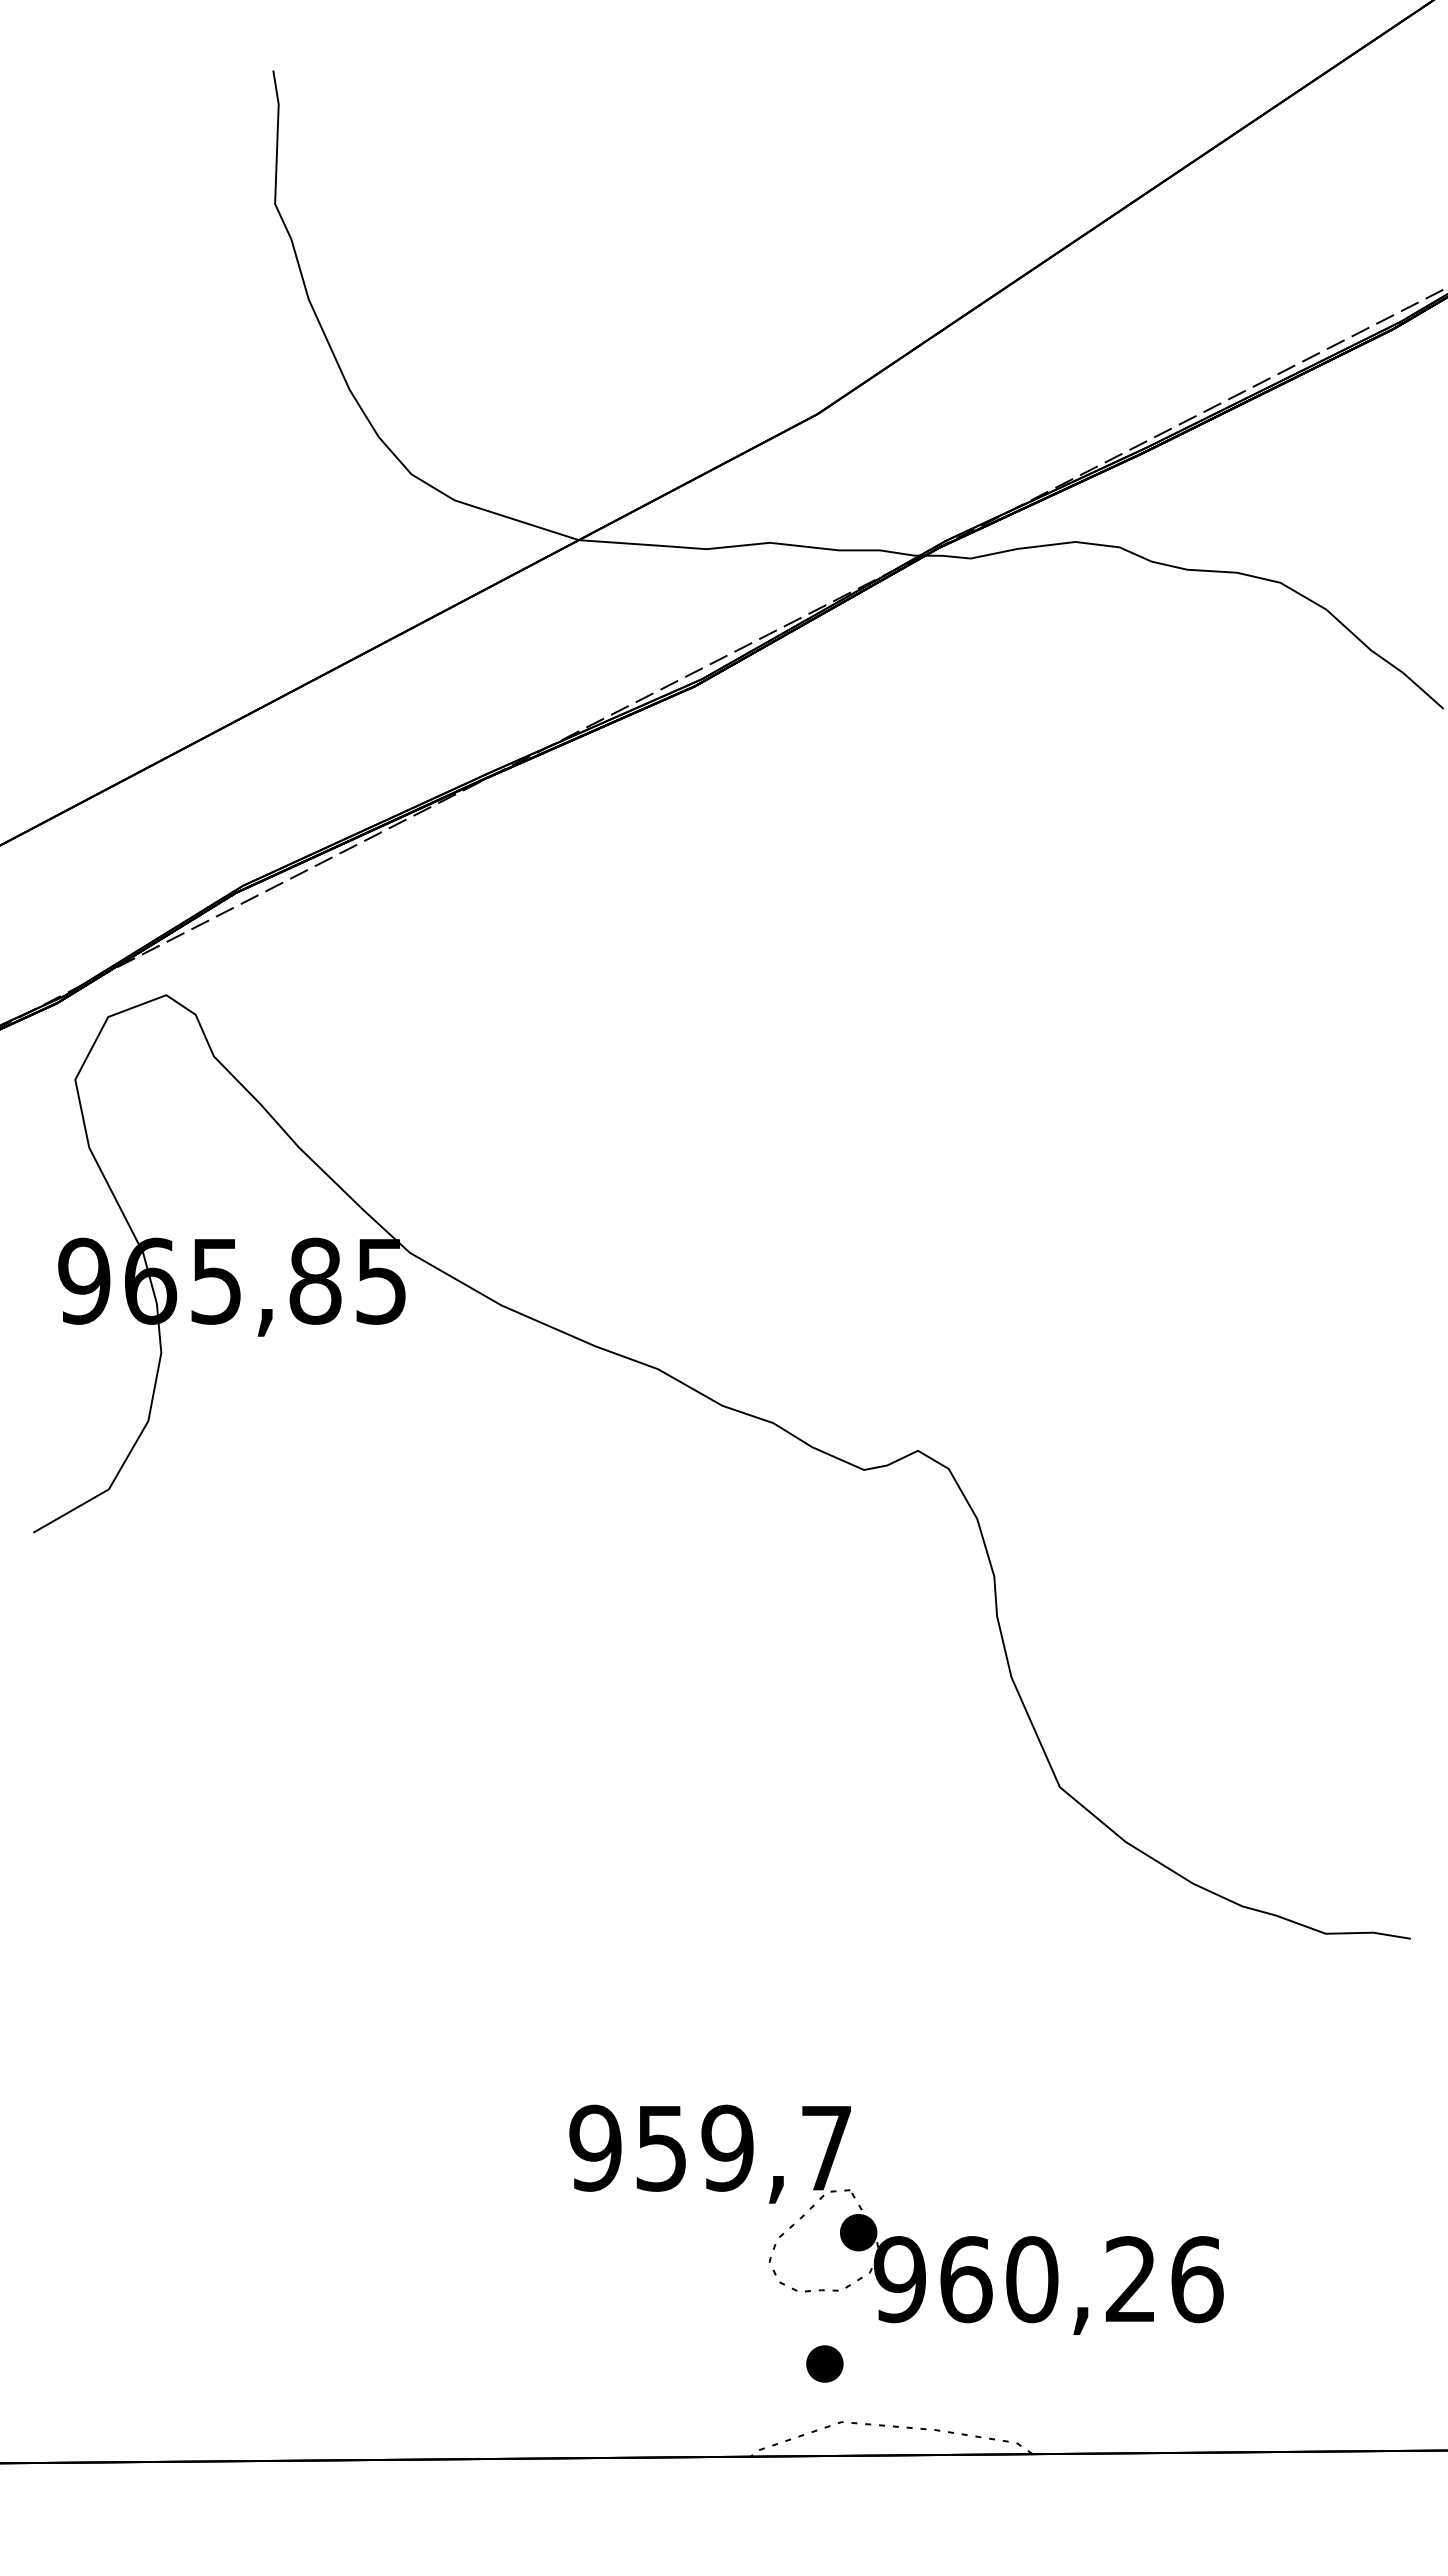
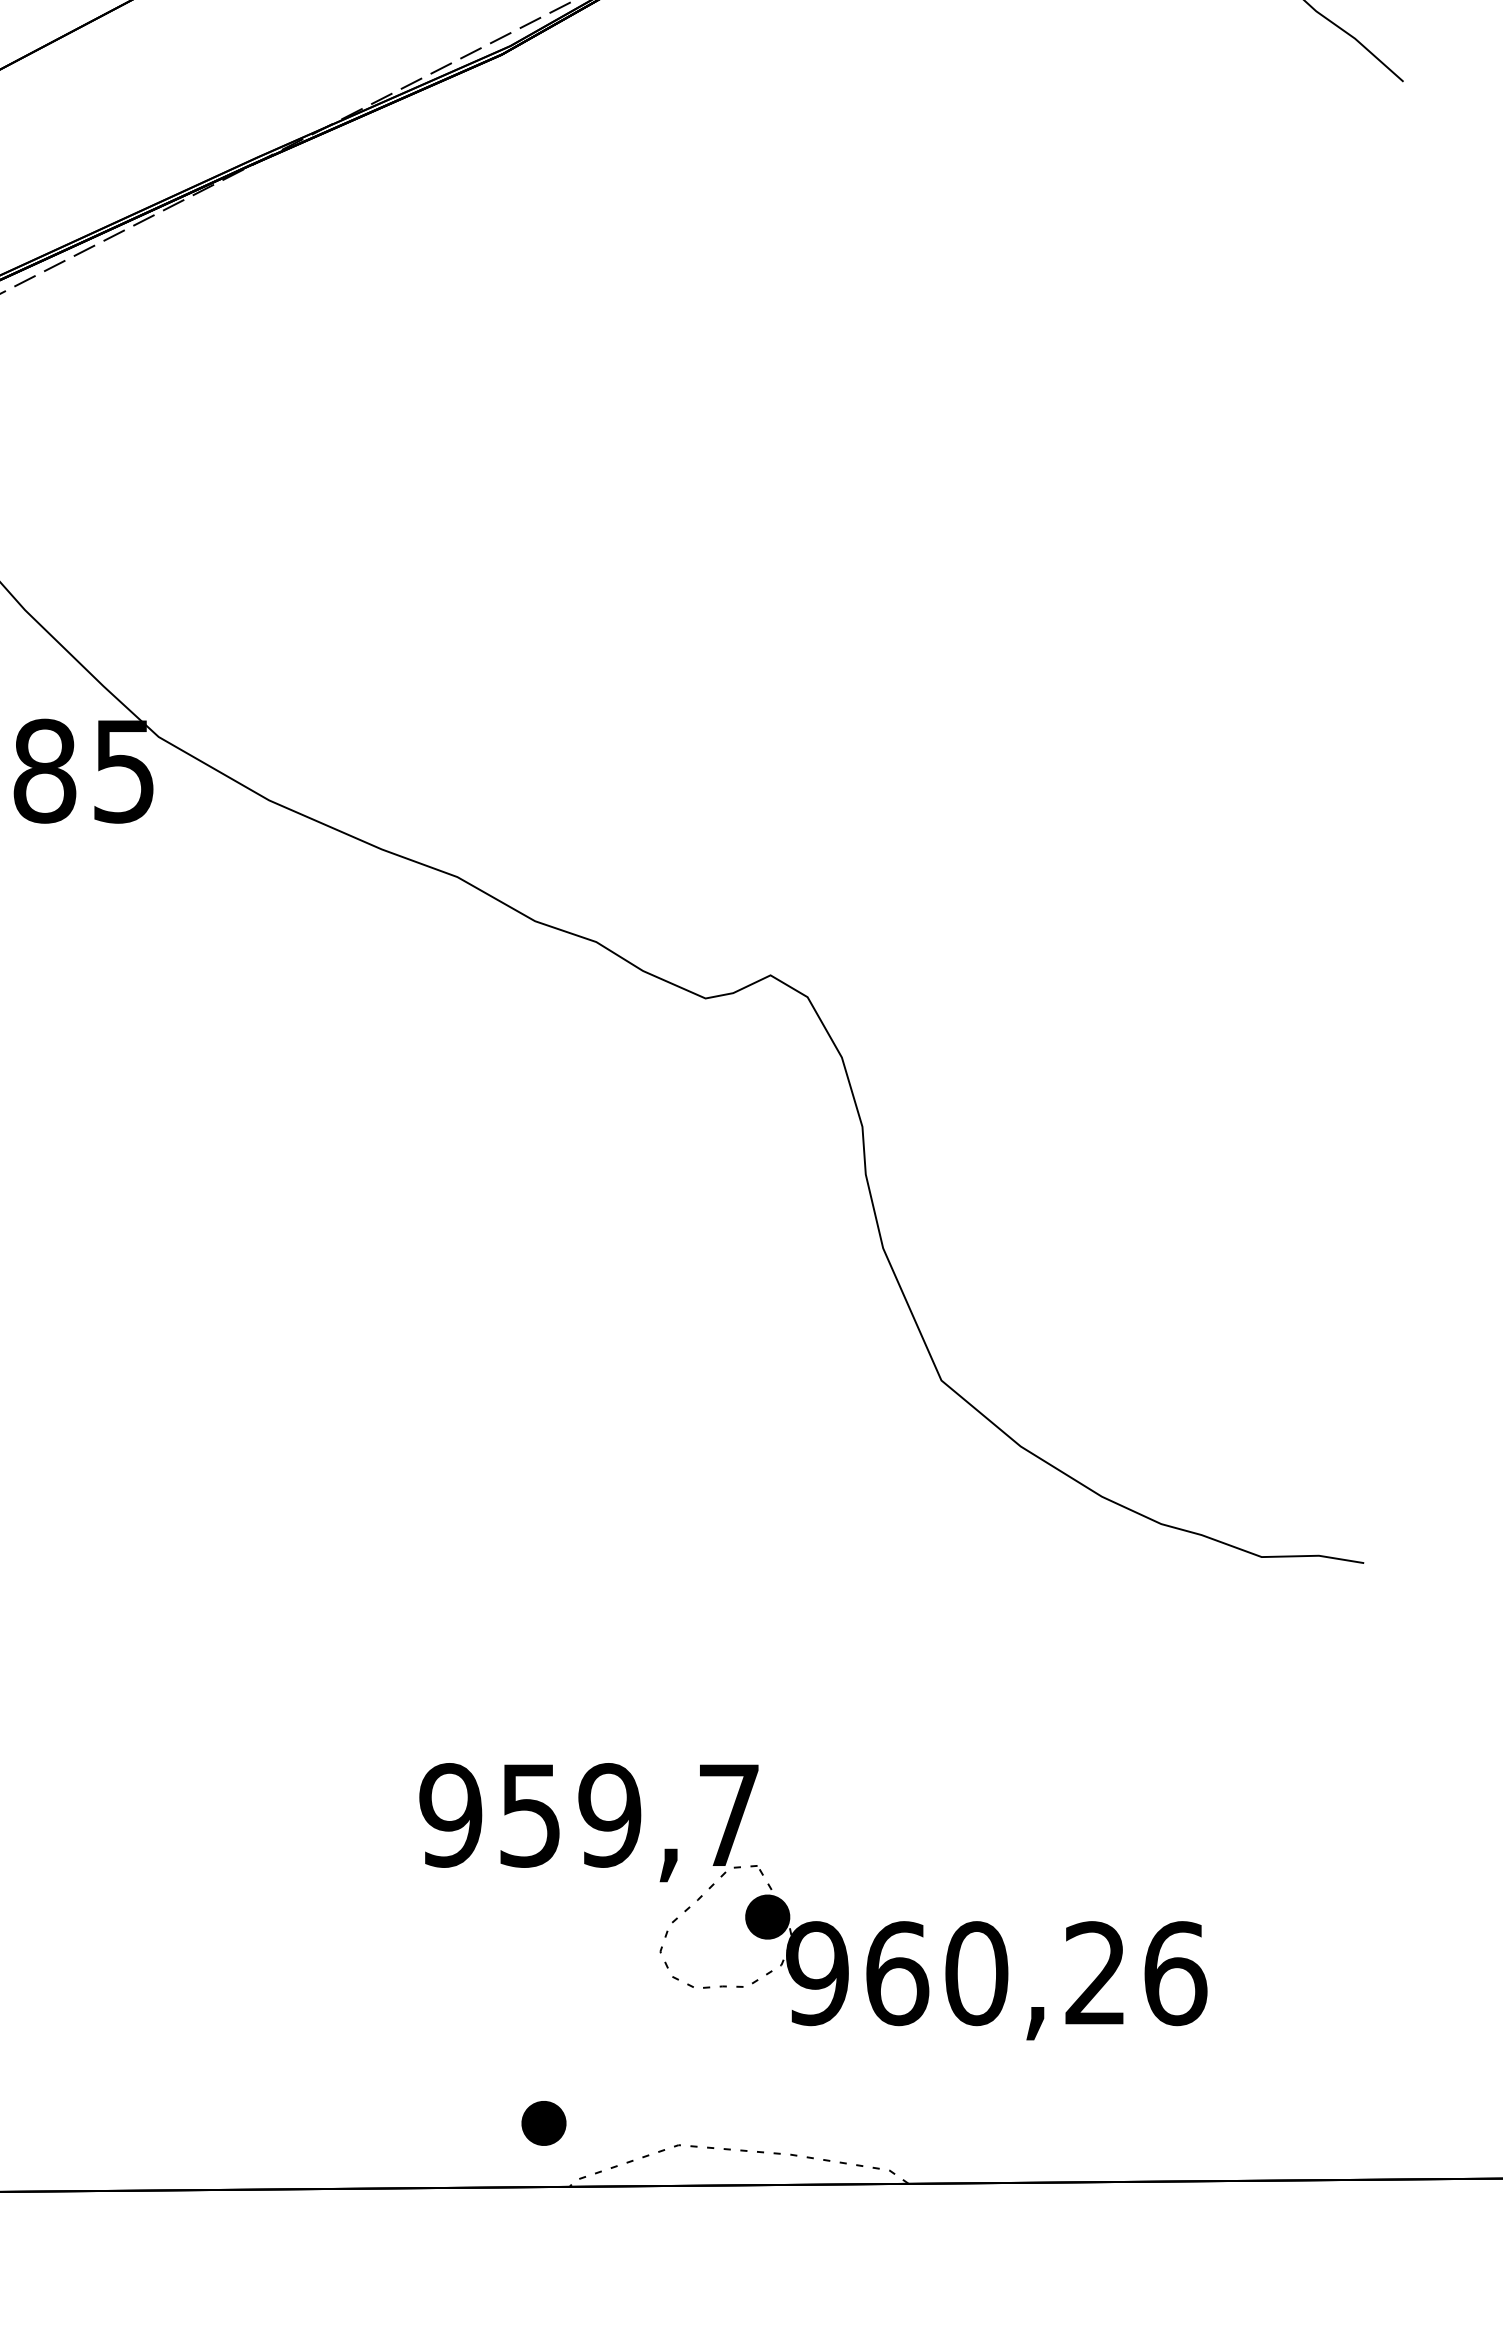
part: (896, 2236) -> (813, 1921), moved
part: (824, 2363) -> (543, 2122), moved

